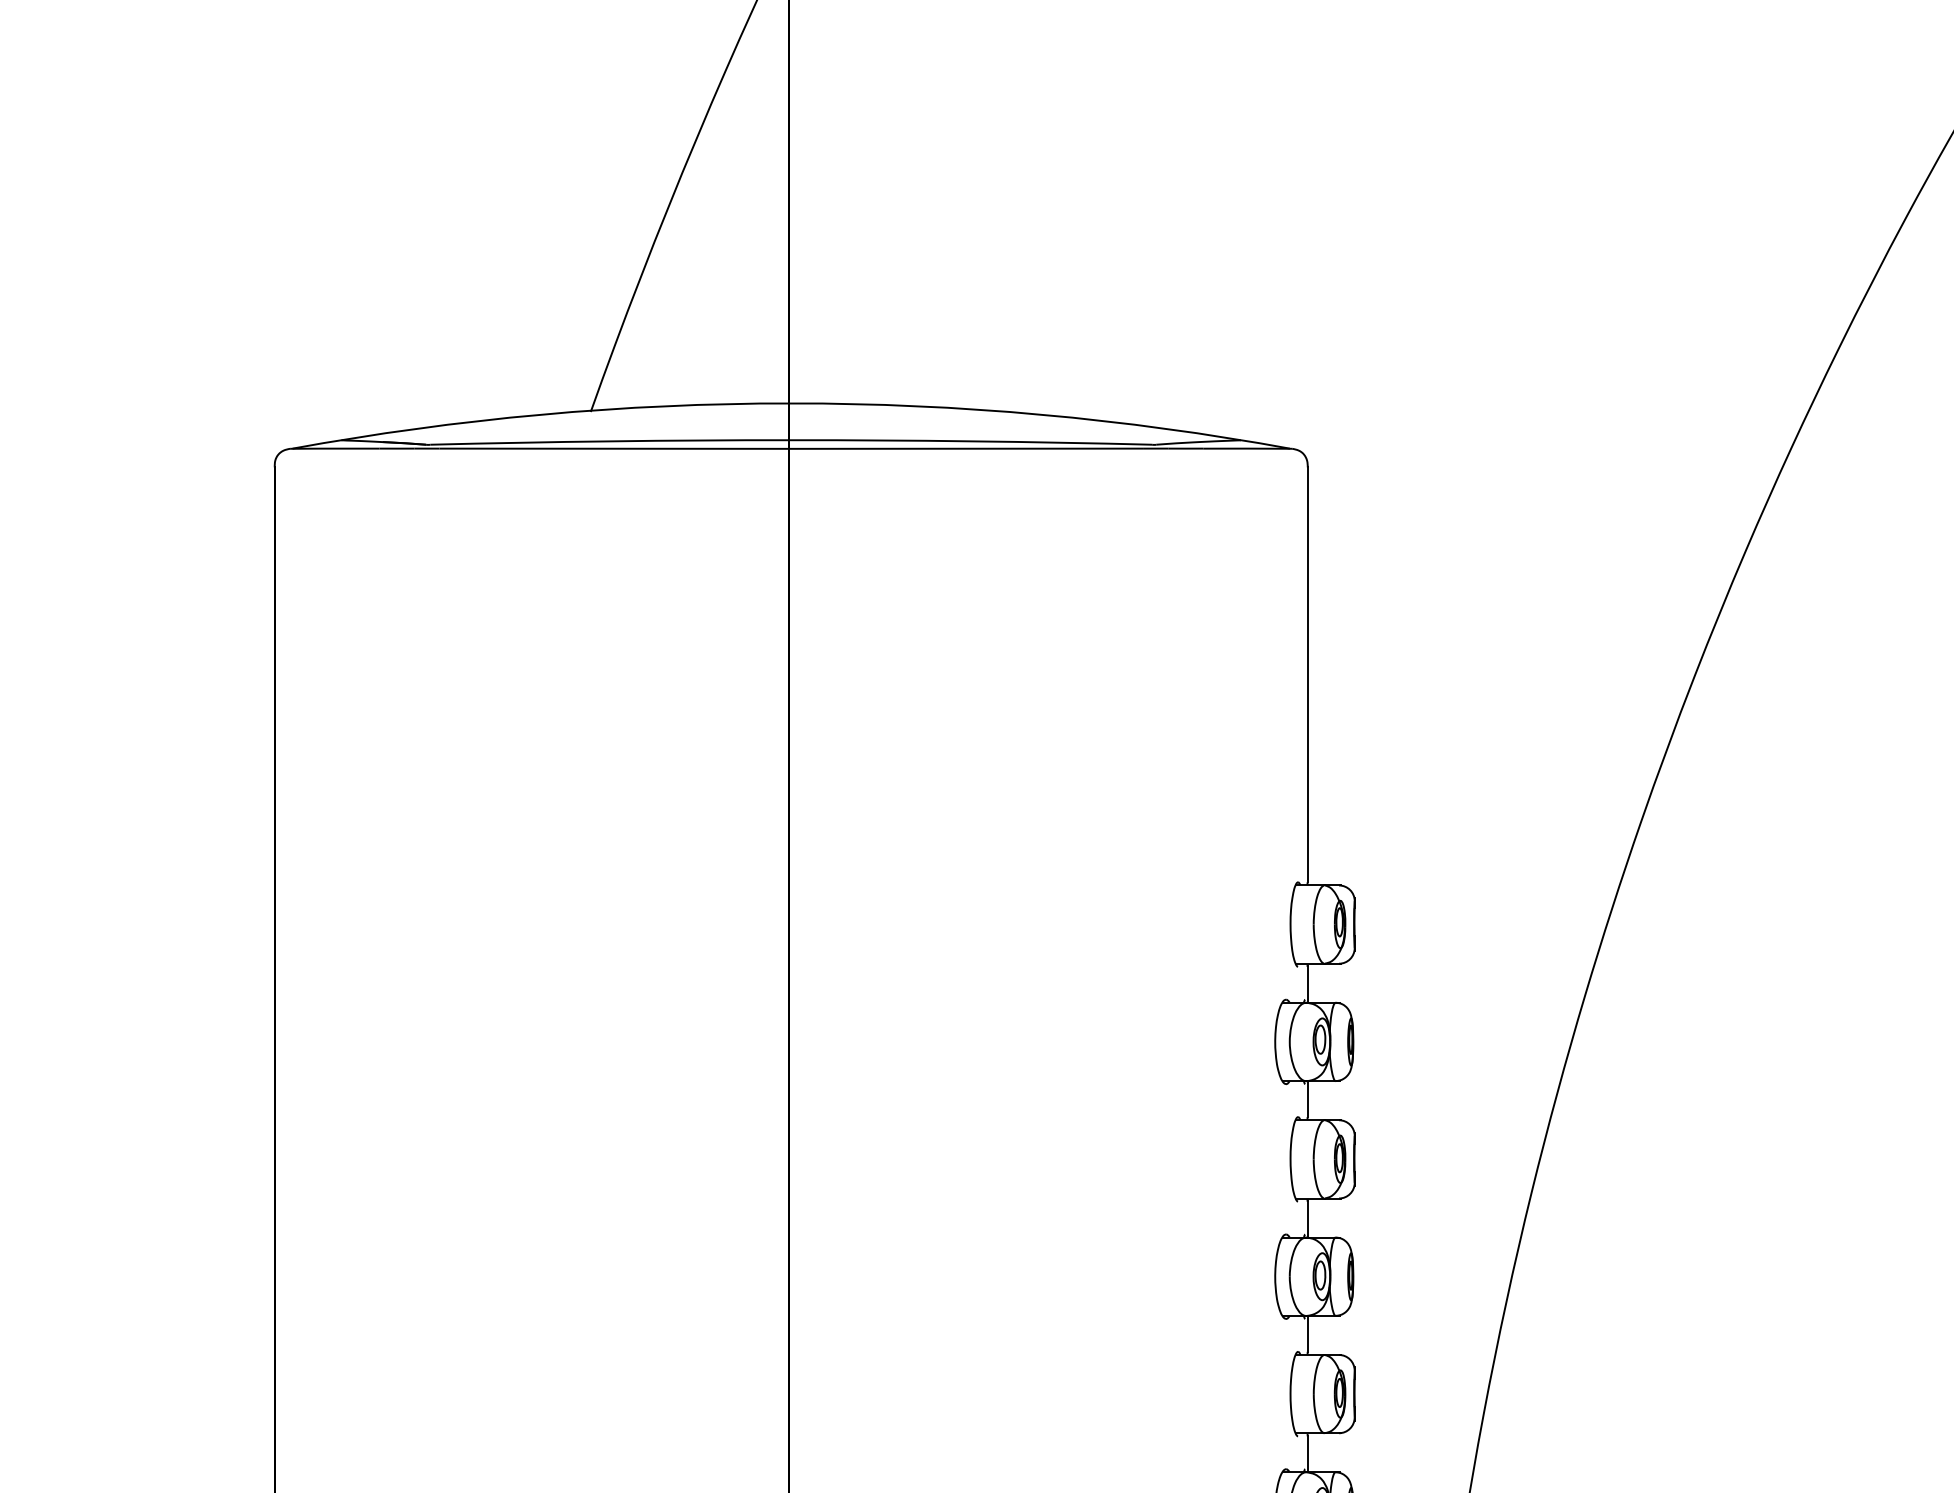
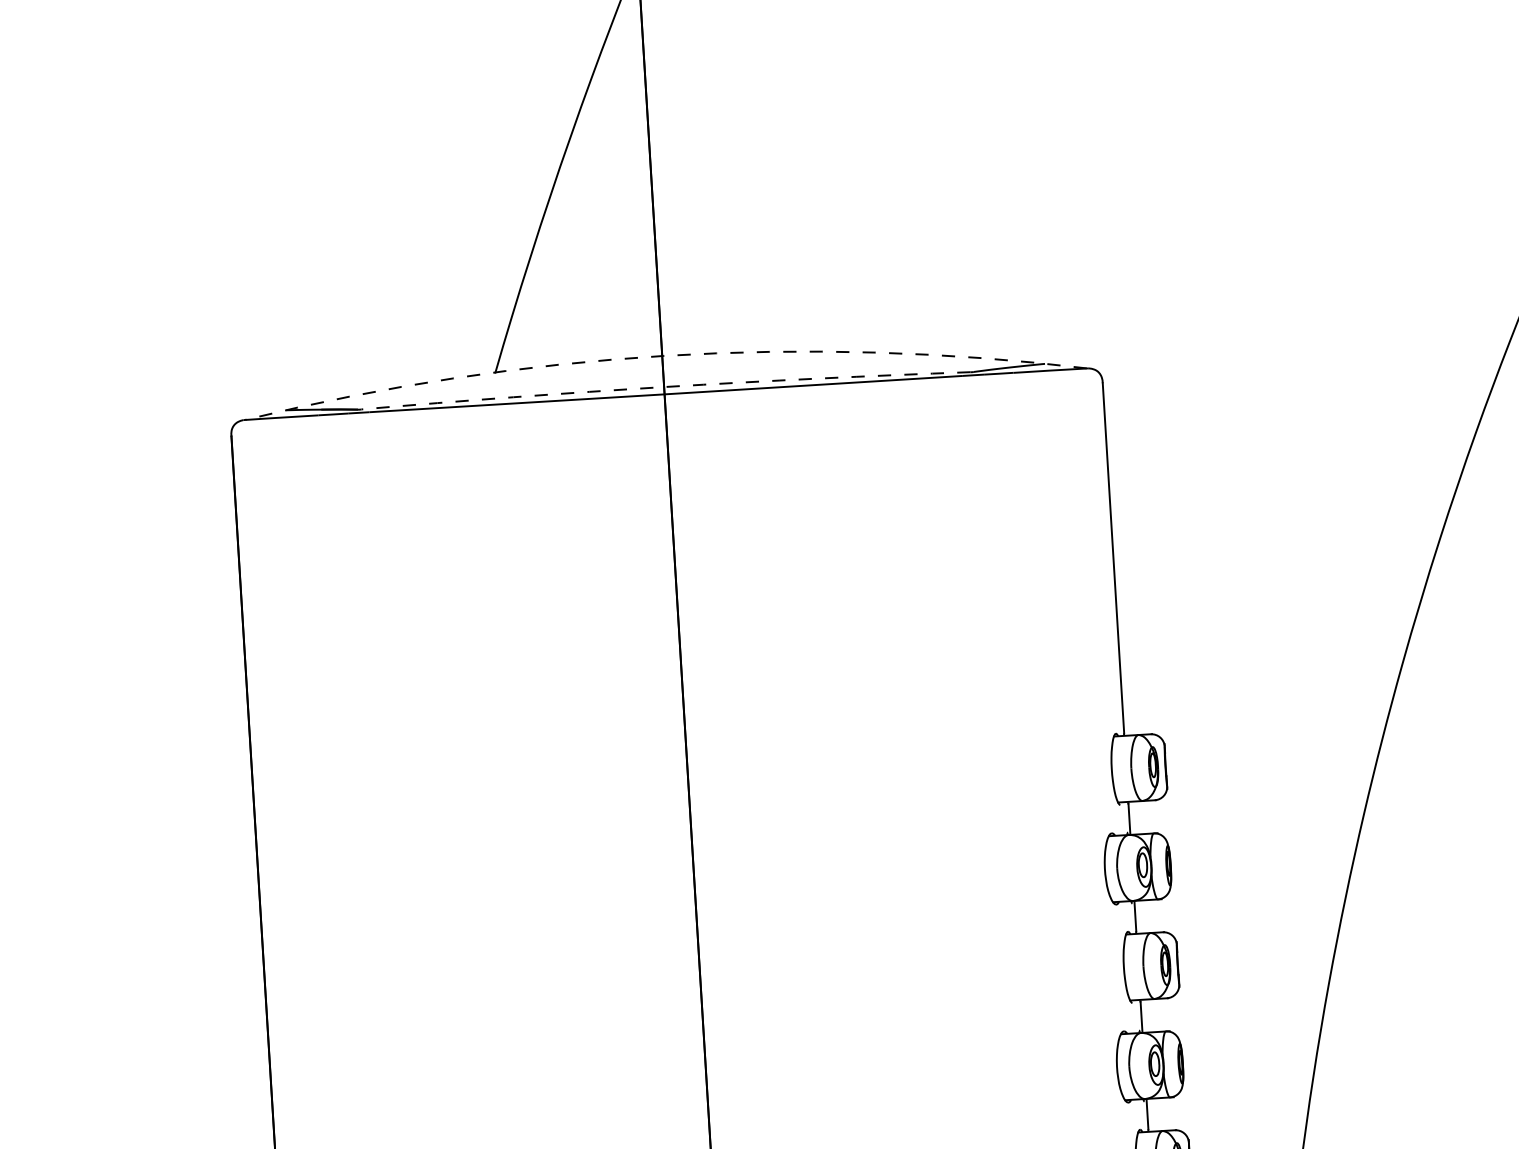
arc: (791, 403) -> (664, 356), solid -> dashed
arc: (791, 440) -> (665, 387), solid -> dashed

